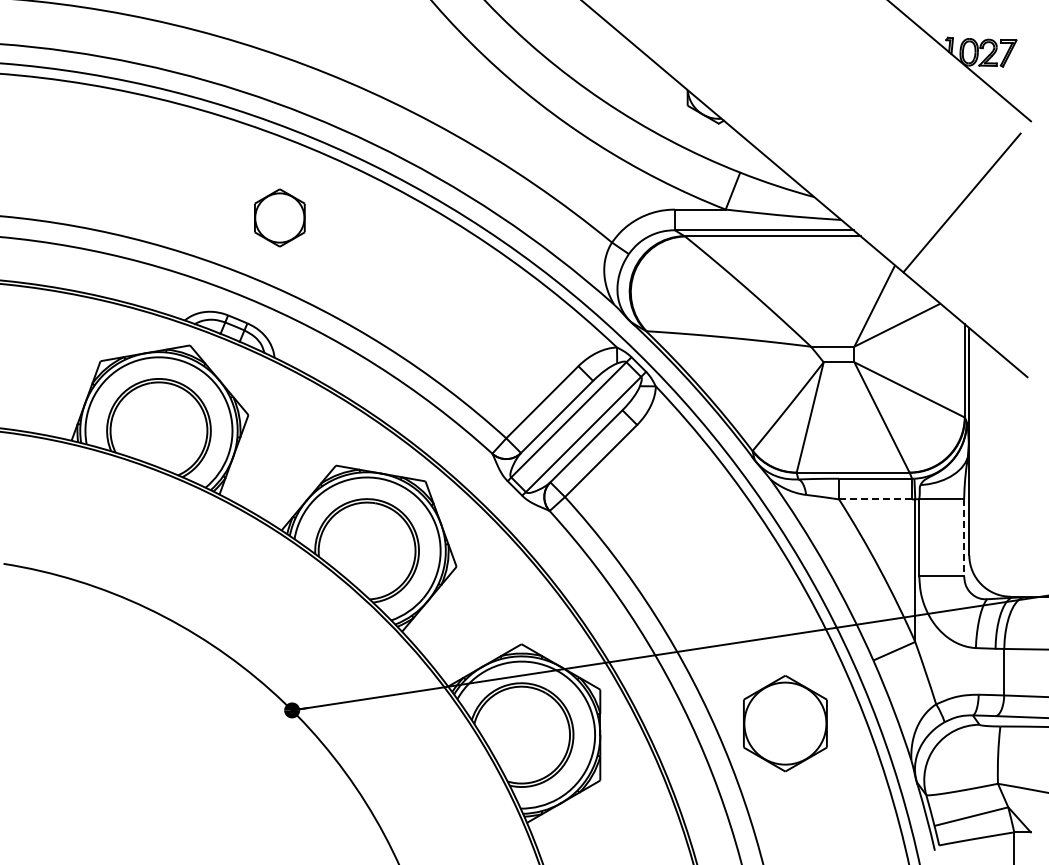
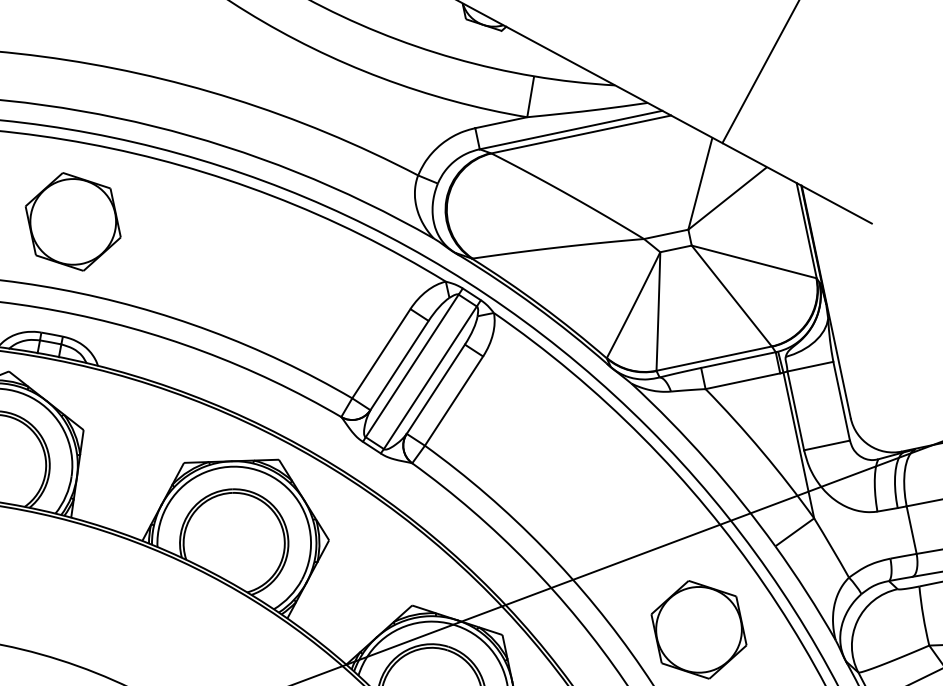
part: (279, 217) -> (72, 221), size x1.67
line: (875, 499) -> (742, 381), dashed -> solid
line: (964, 537) -> (842, 400), dashed -> solid

